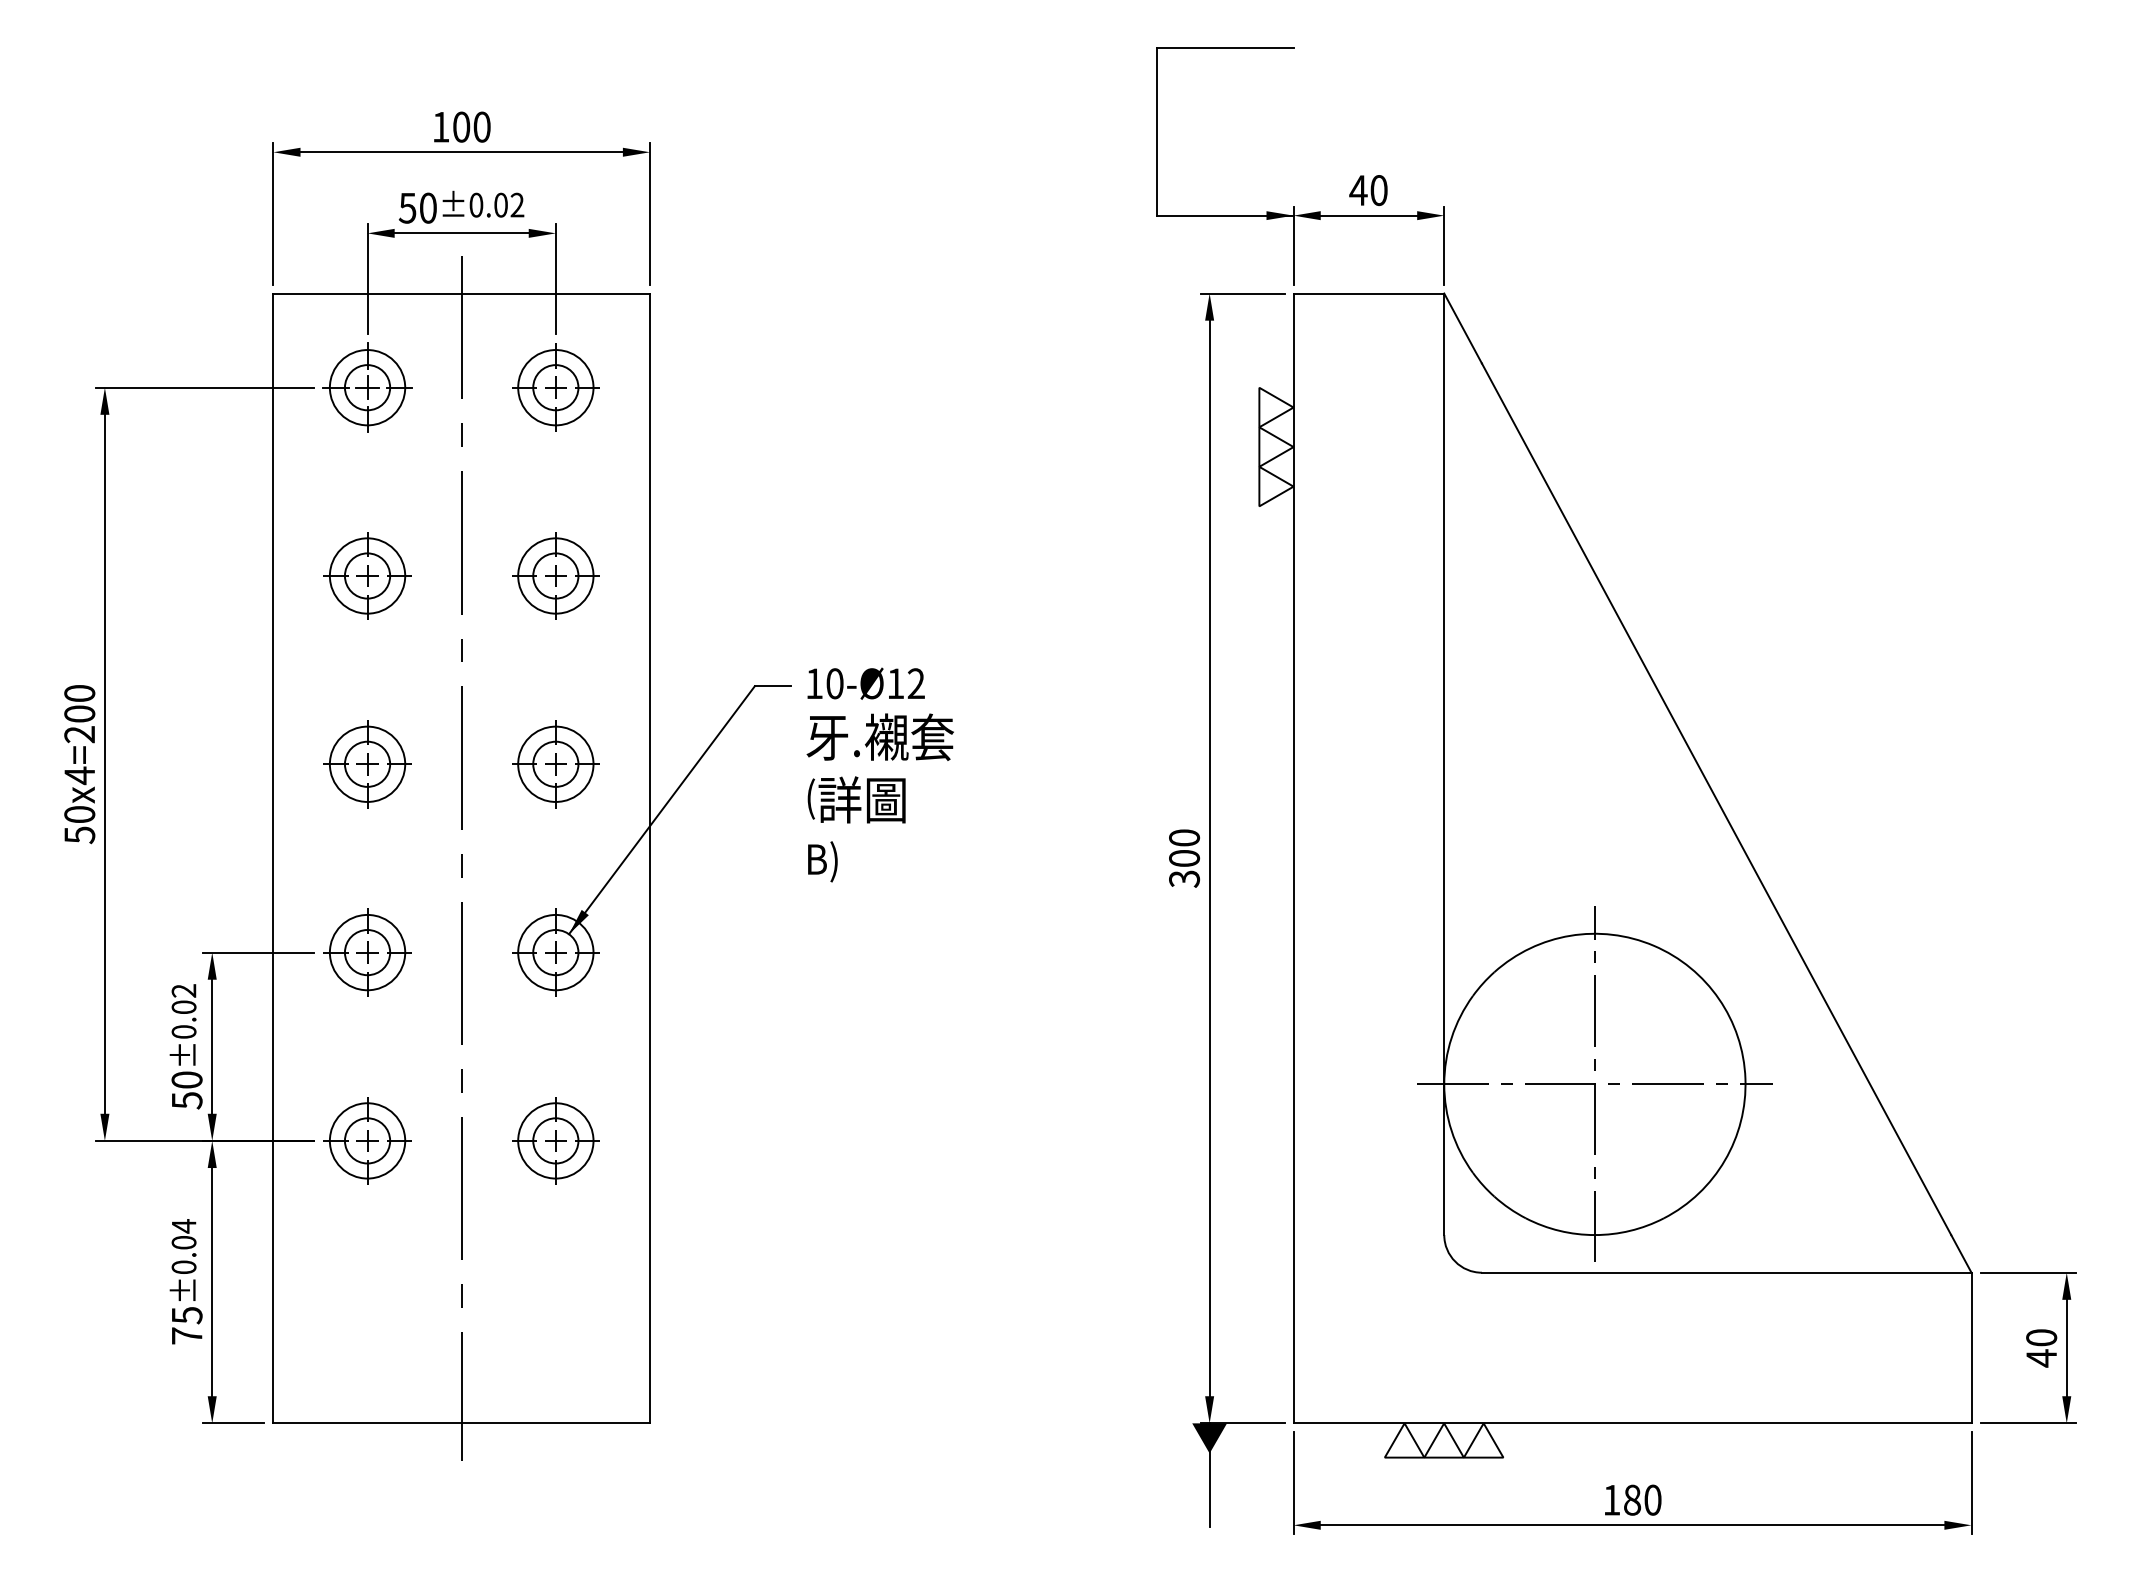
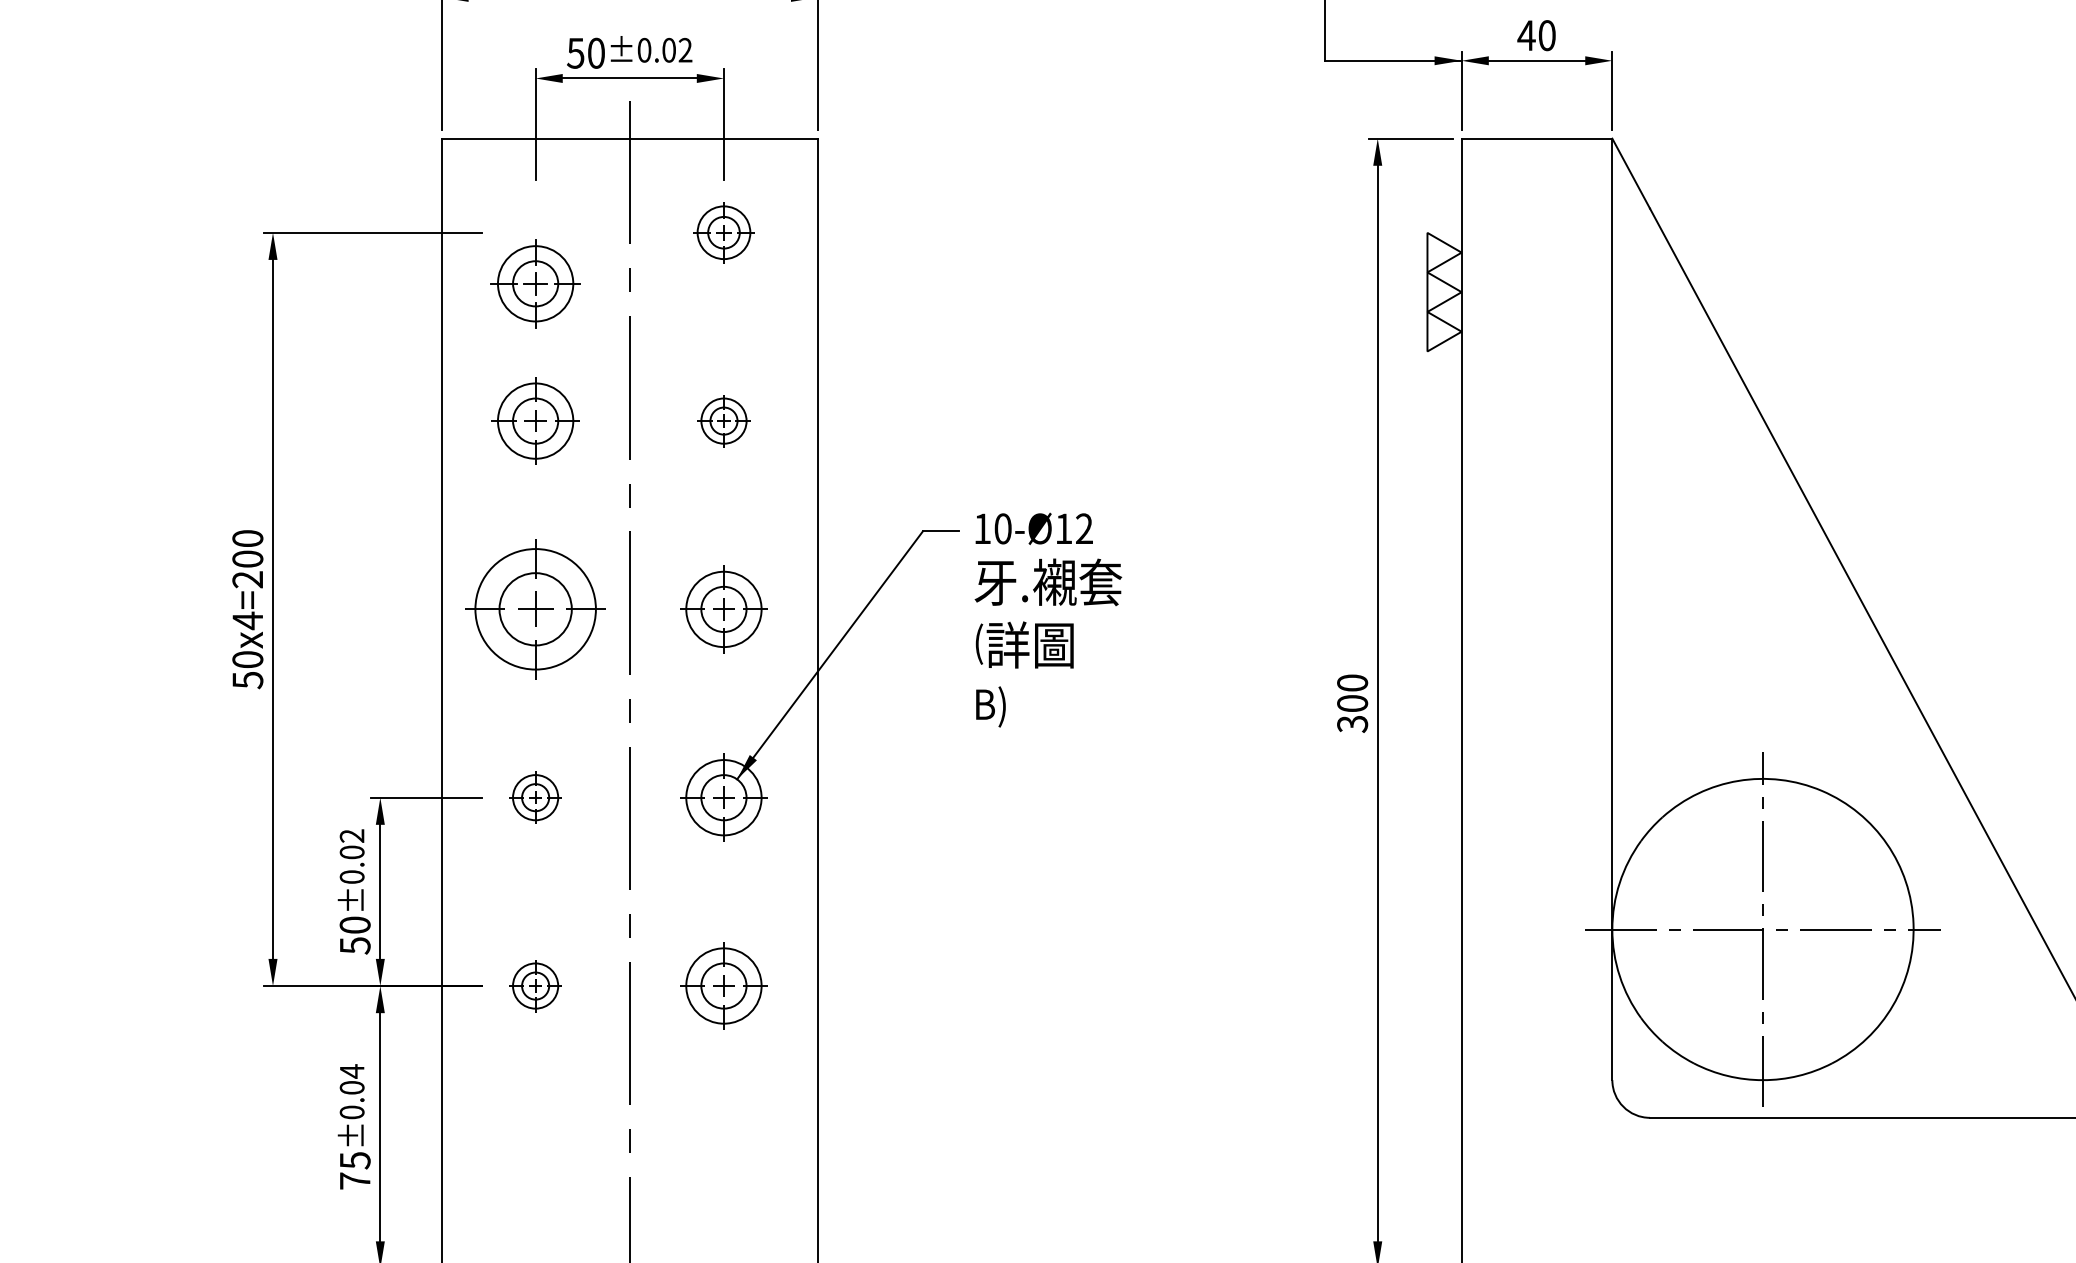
part: (367, 387) -> (535, 283), moved
part: (555, 387) -> (723, 232), size x0.7
part: (555, 575) -> (723, 420), size x0.6
part: (367, 764) -> (535, 609), size x1.6
part: (367, 952) -> (535, 797), size x0.6
part: (367, 1140) -> (535, 985), size x0.6

